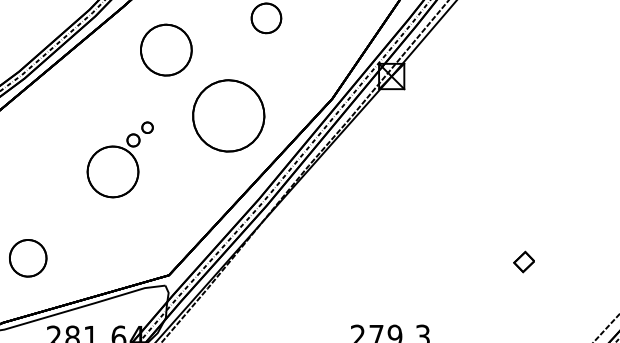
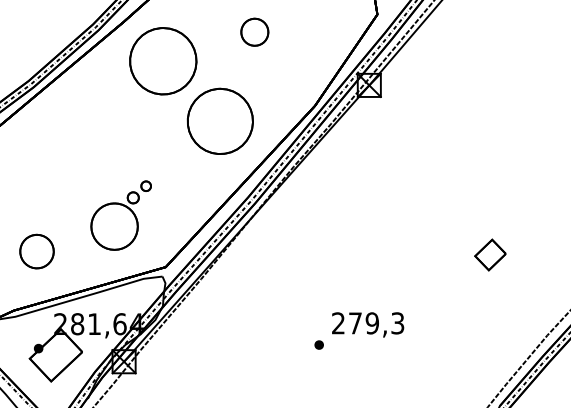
part: (166, 50) -> (163, 61), size x1.43
part: (119, 159) -> (120, 215), moved
part: (524, 261) -> (490, 254), size x1.67

